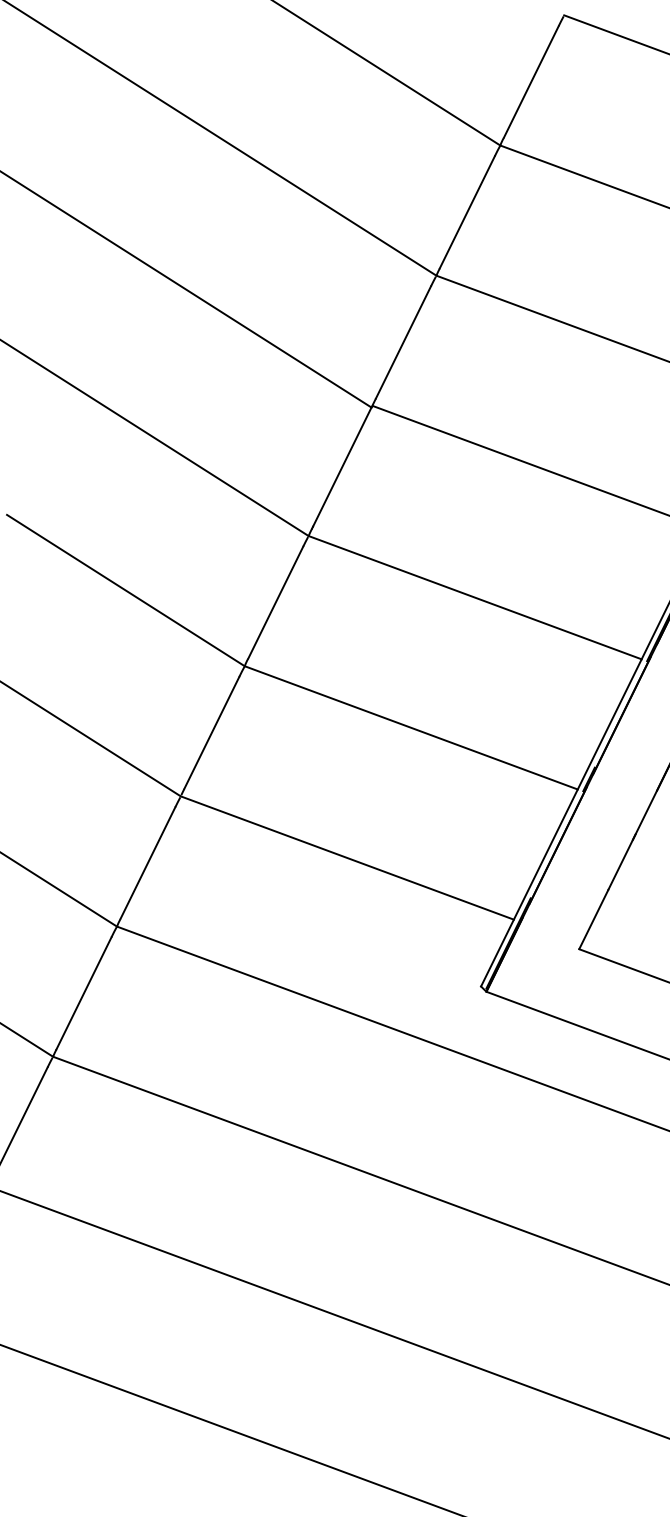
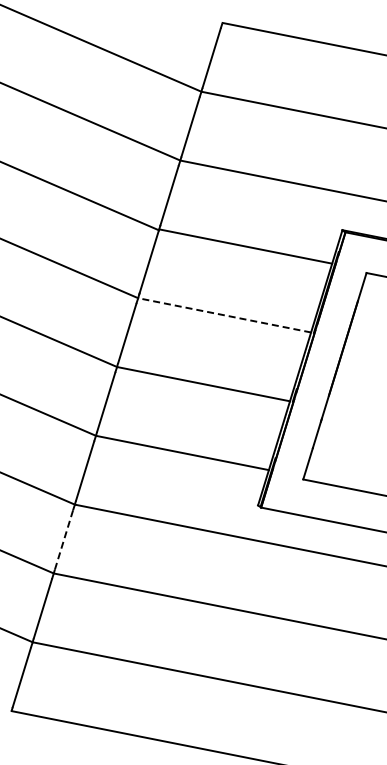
line: (474, 597) -> (224, 315), solid -> dashed
line: (85, 992) -> (64, 539), solid -> dashed

